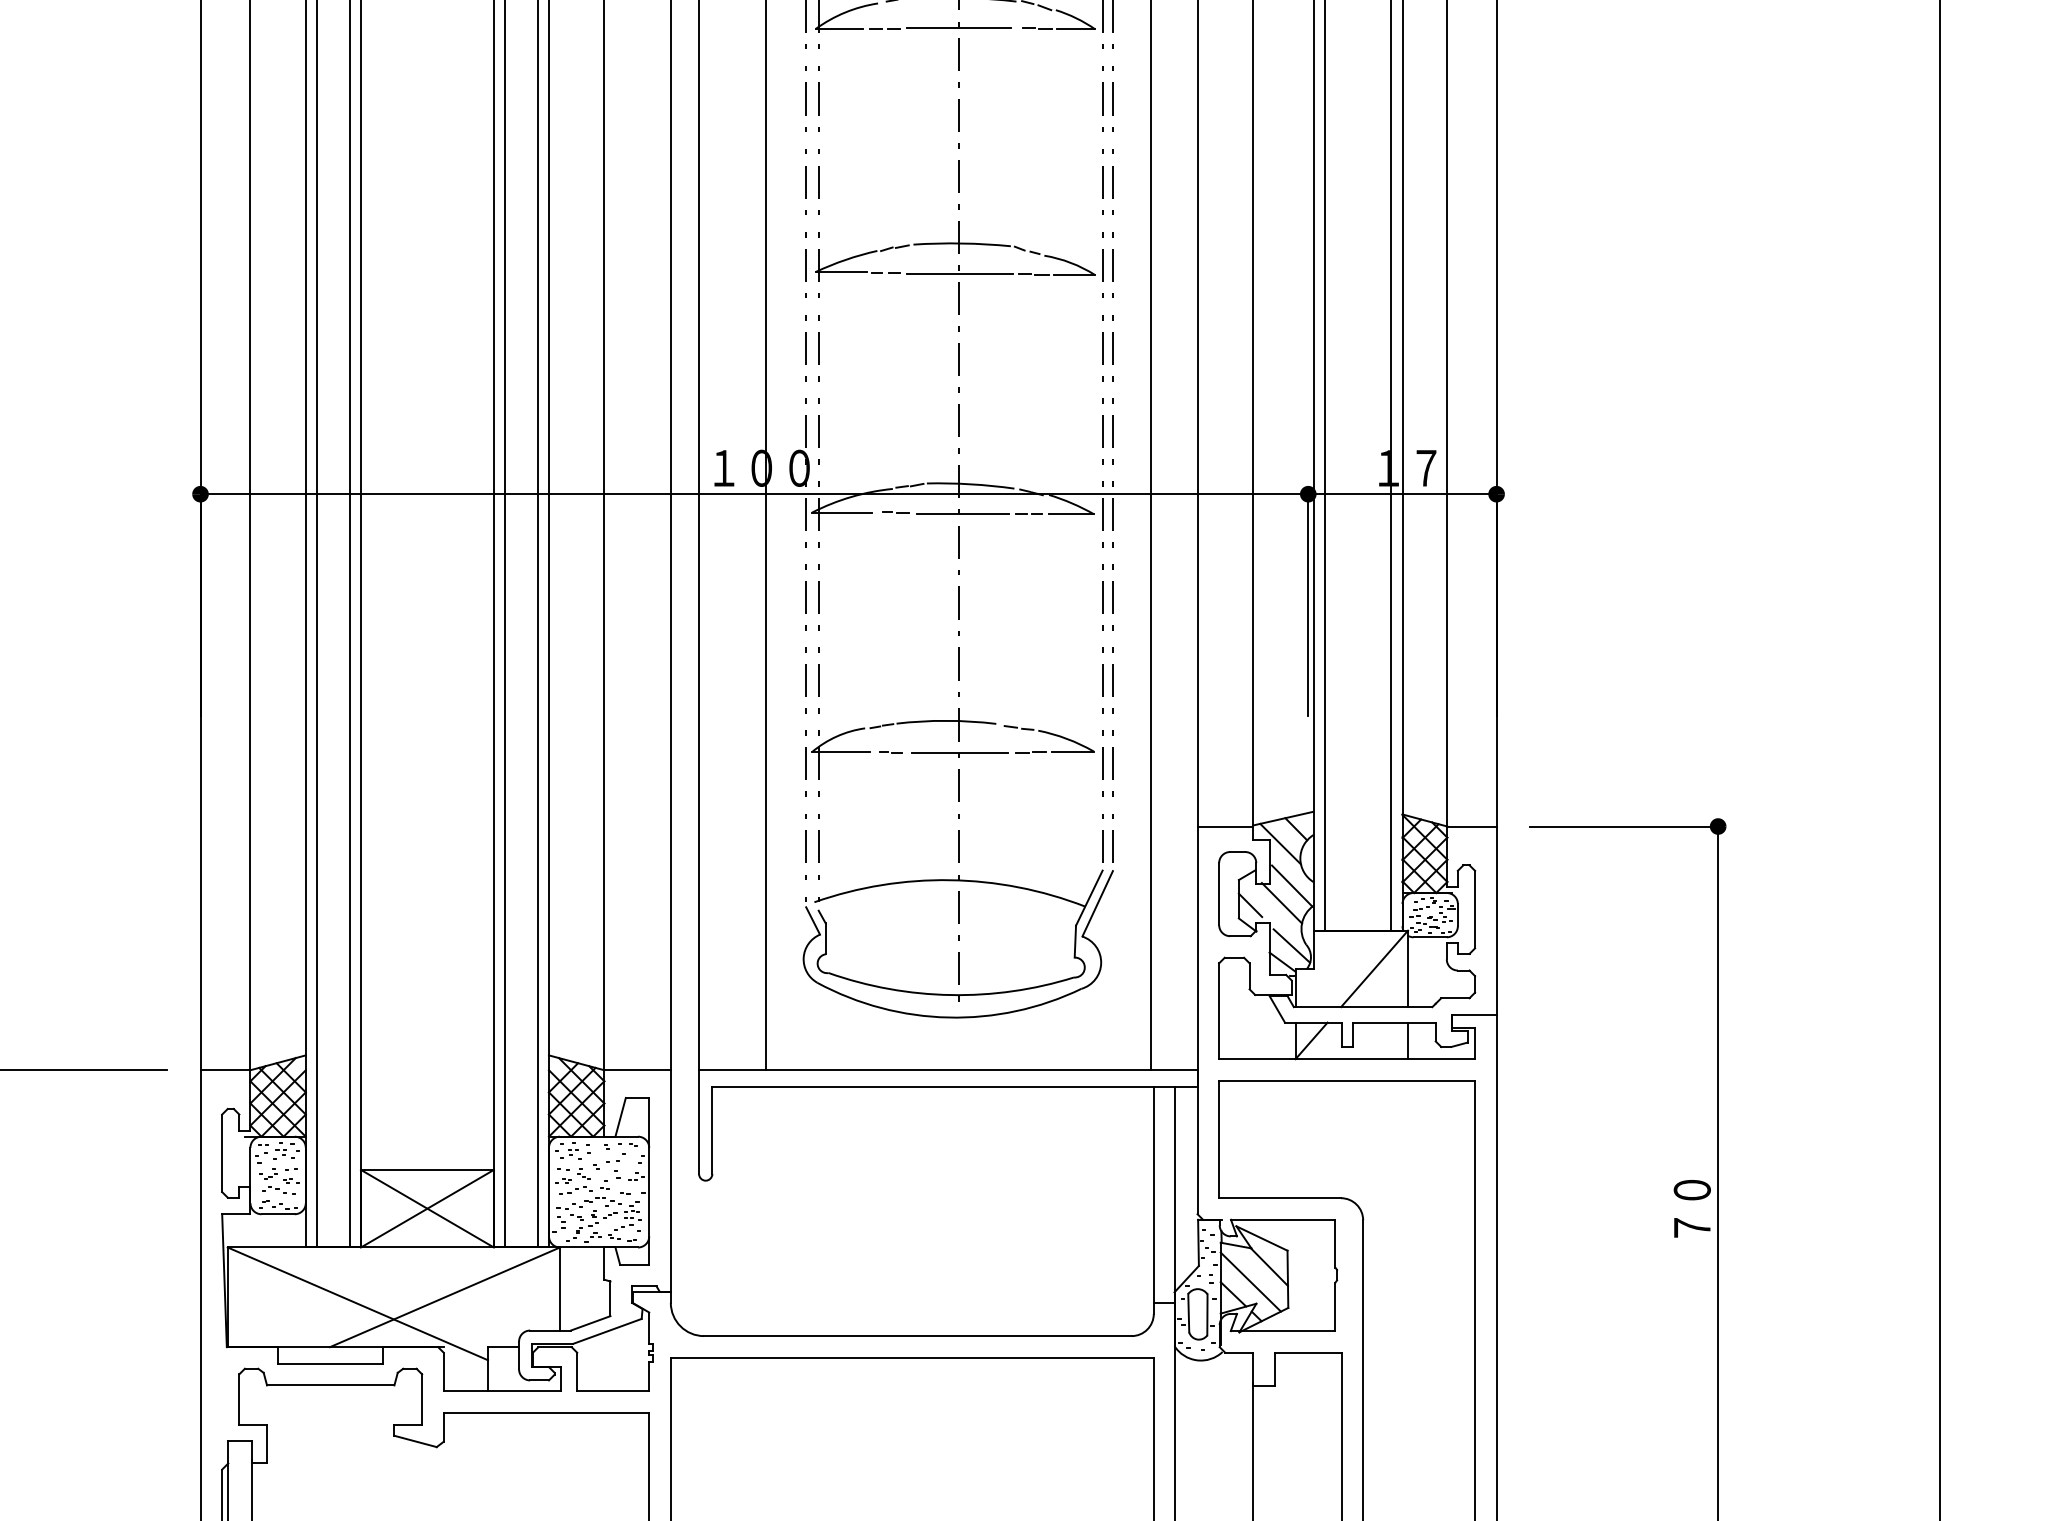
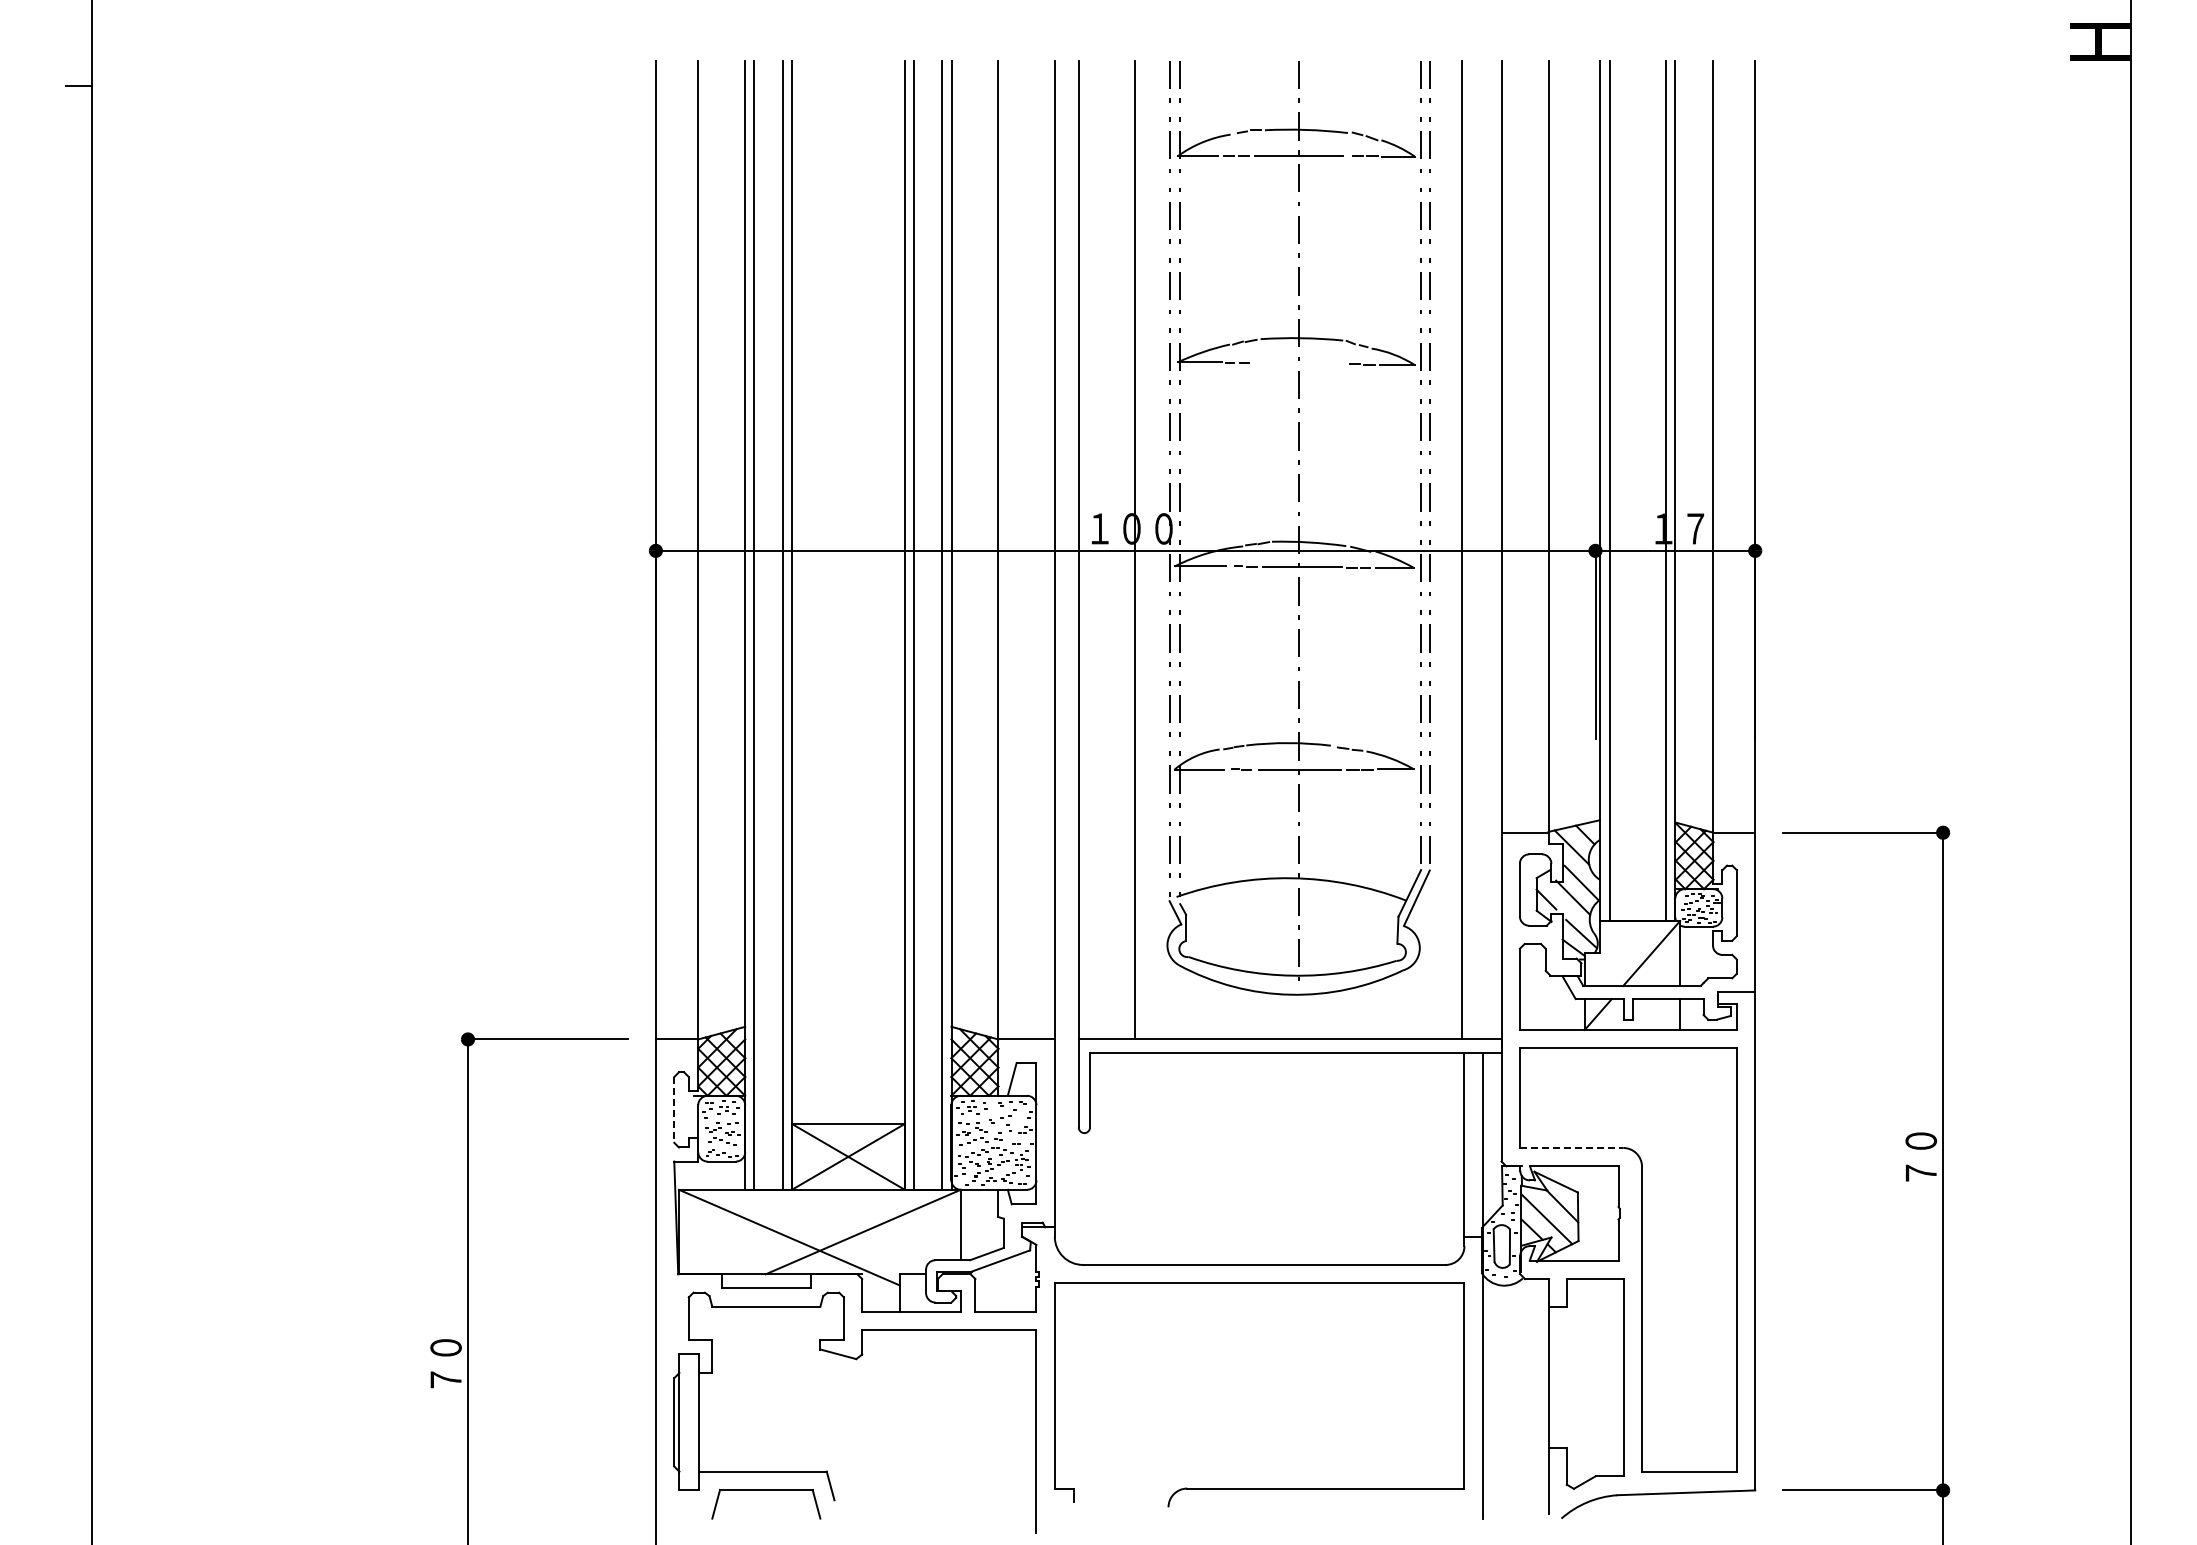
line: (960, 274) -> (1300, 364), removed
line: (222, 1152) -> (674, 1109), solid -> dashed
line: (1280, 1197) -> (1571, 1147), solid -> dashed

